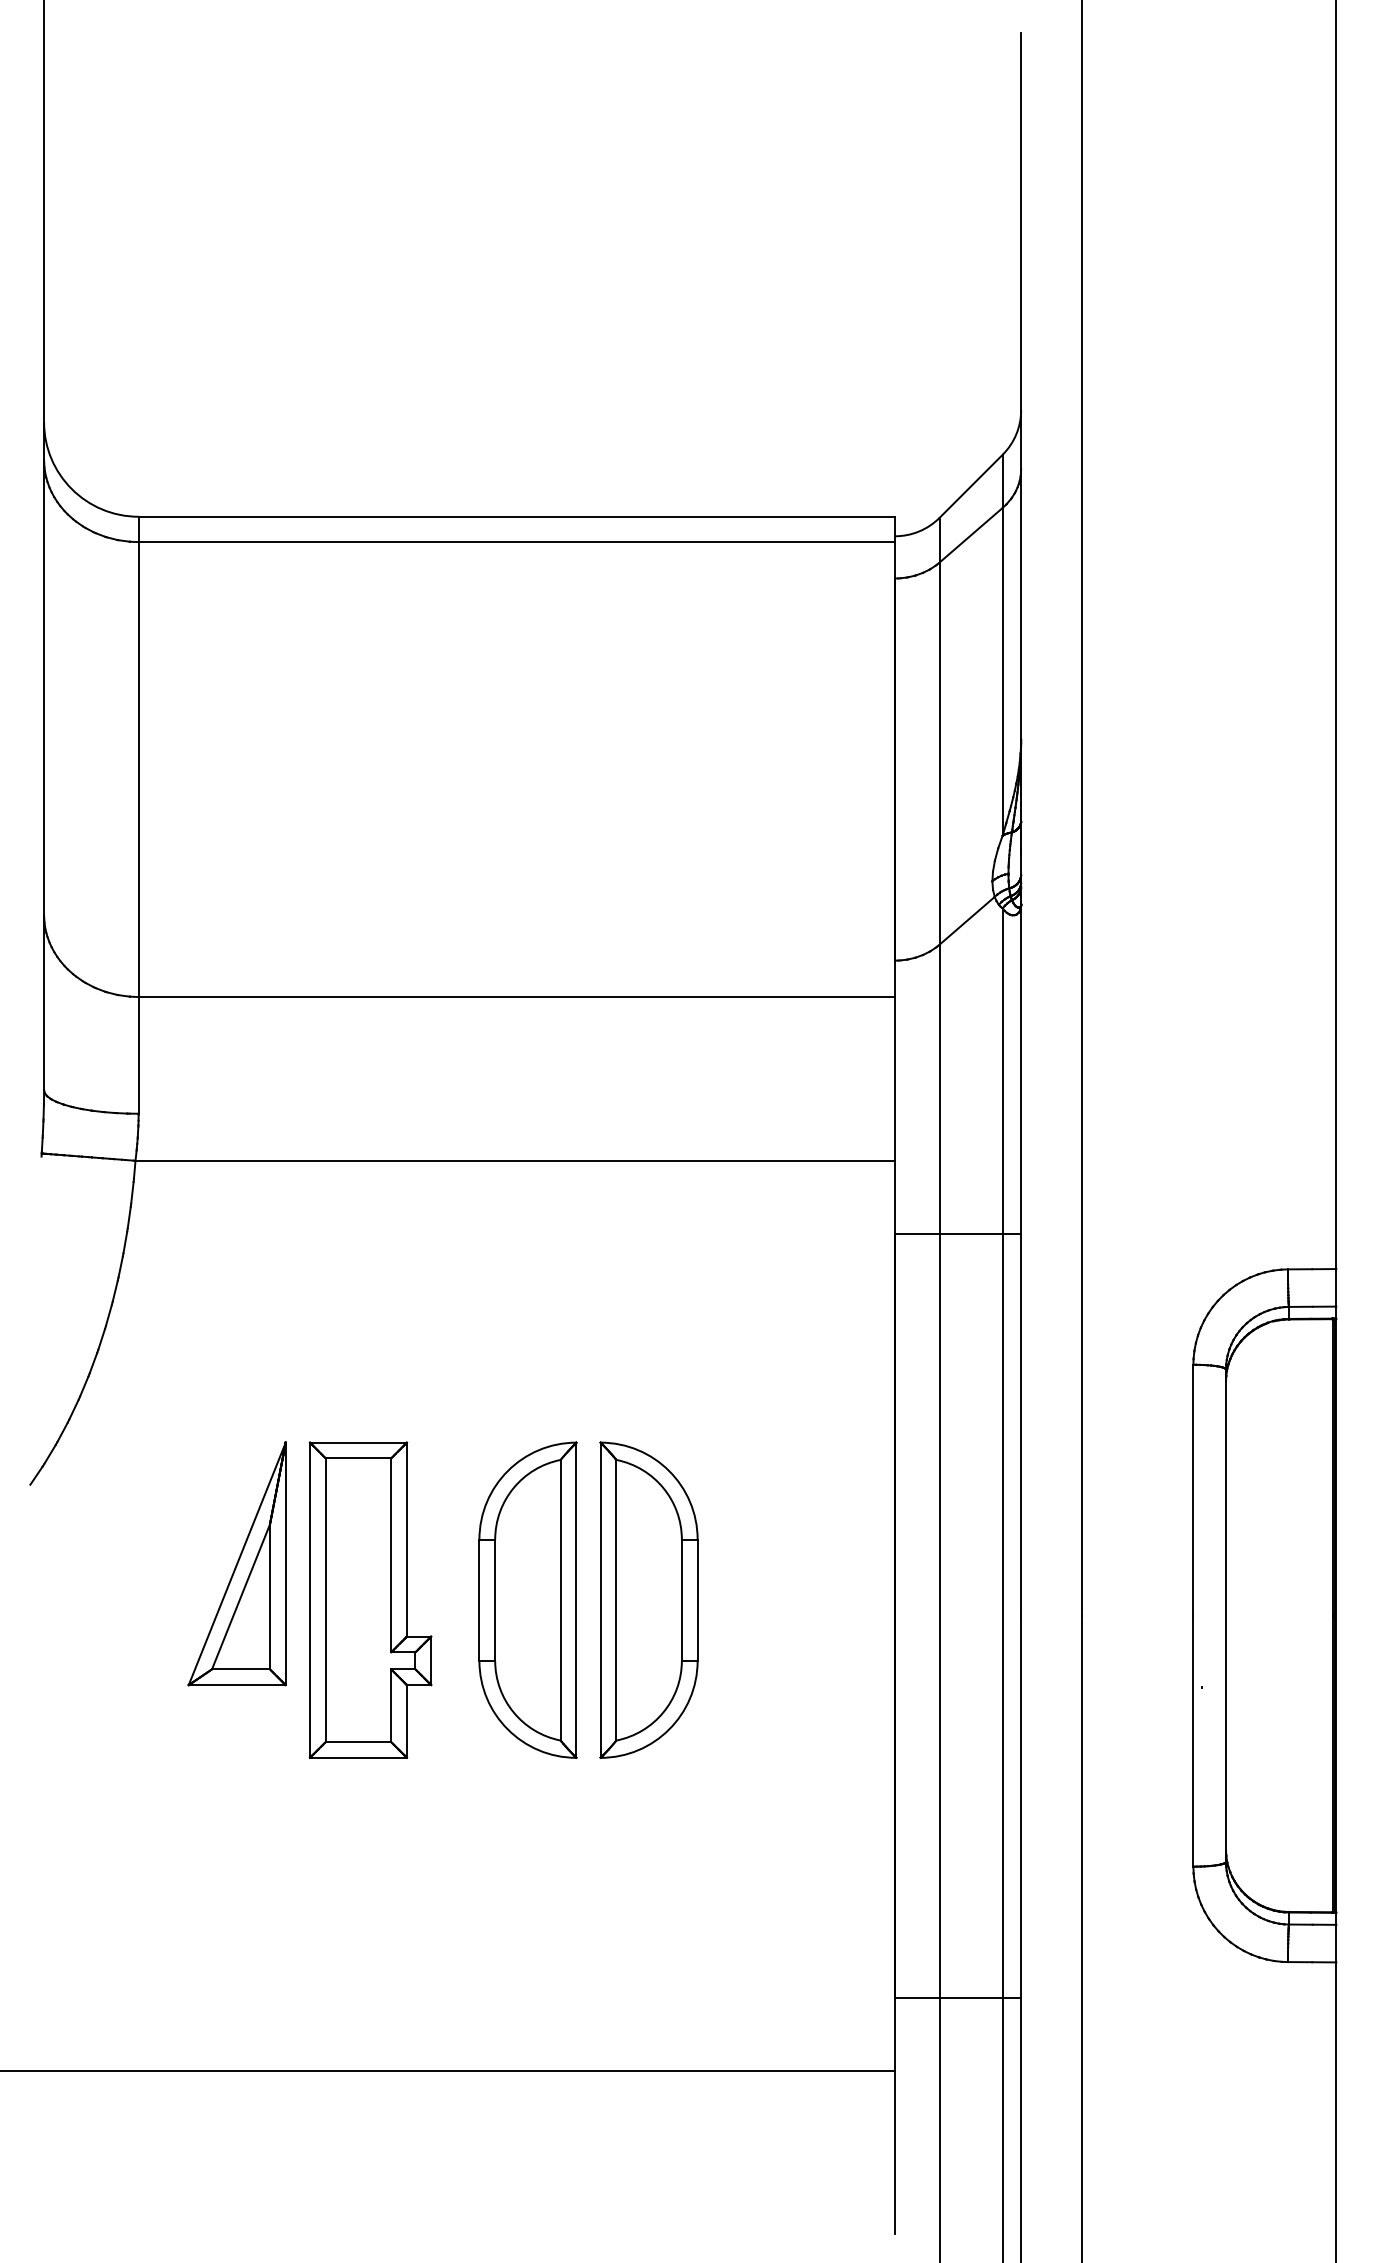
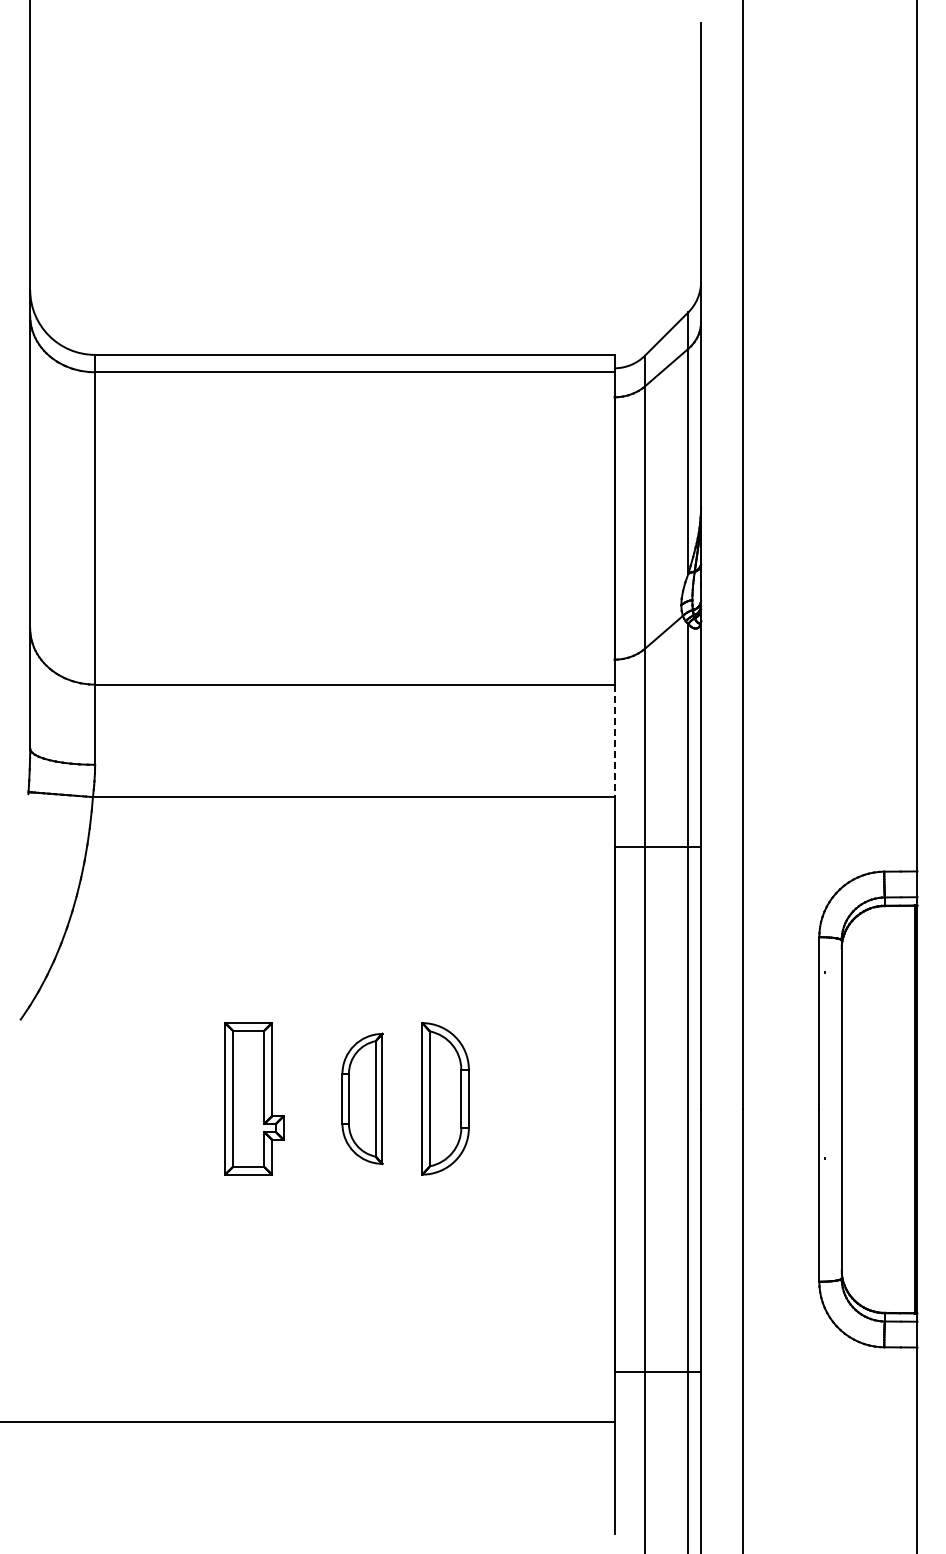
line: (895, 1079) -> (614, 741), solid -> dashed
part: (236, 1563) -> (162, 1073), removed
part: (370, 1599) -> (254, 1098), size x0.7
part: (528, 1599) -> (362, 1098), size x0.6
part: (648, 1599) -> (445, 1098), size x0.7

